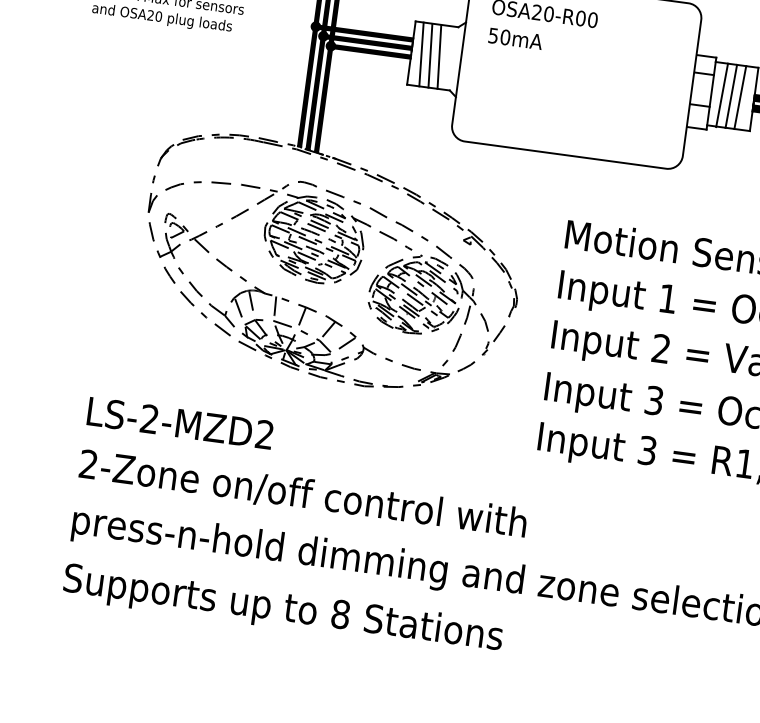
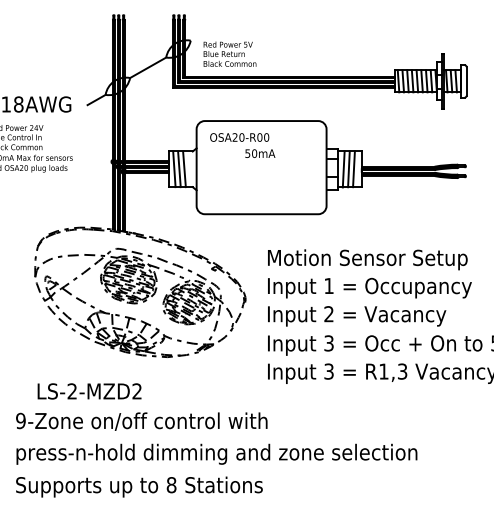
text: (516, 38) -> (260, 153), moved
text: (180, 423) -> (89, 391), moved
text: (87, 465) -> (20, 421), 2-Zone -> 9-Zone

